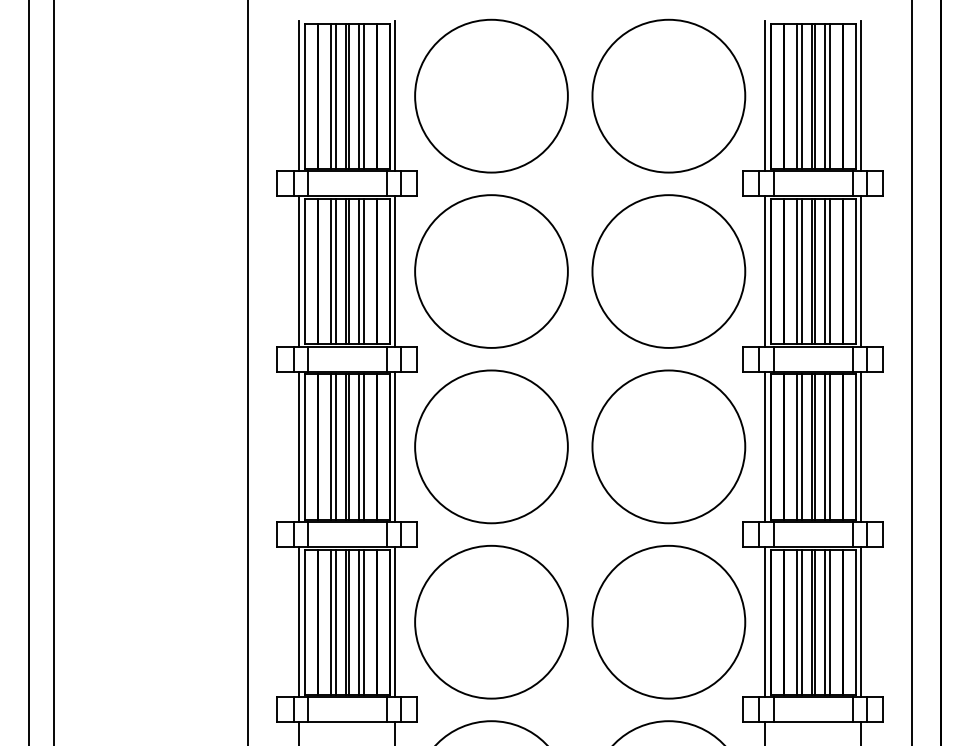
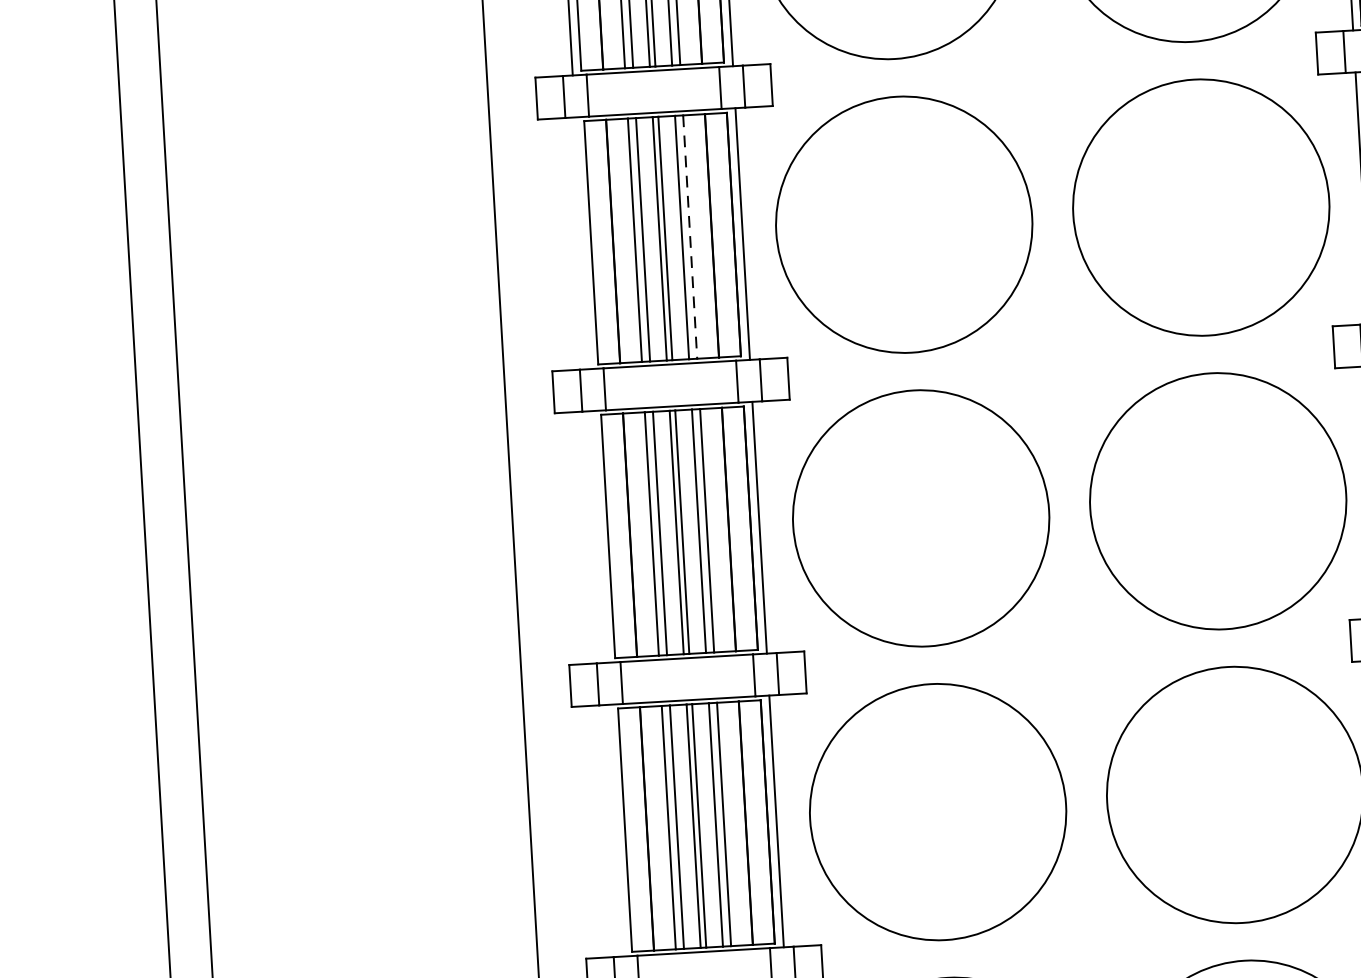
line: (299, 271) -> (582, 243), removed
line: (363, 271) -> (689, 237), solid -> dashed
line: (299, 446) -> (599, 536), removed
line: (299, 622) -> (616, 831), removed

